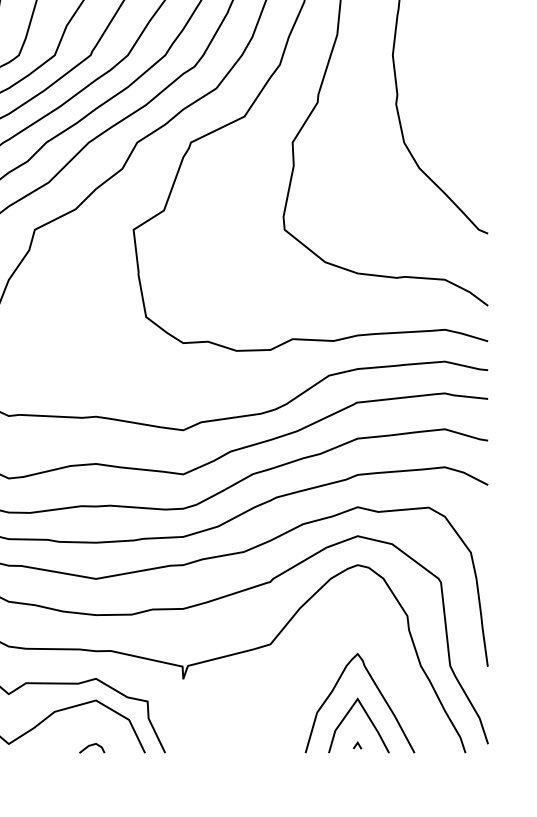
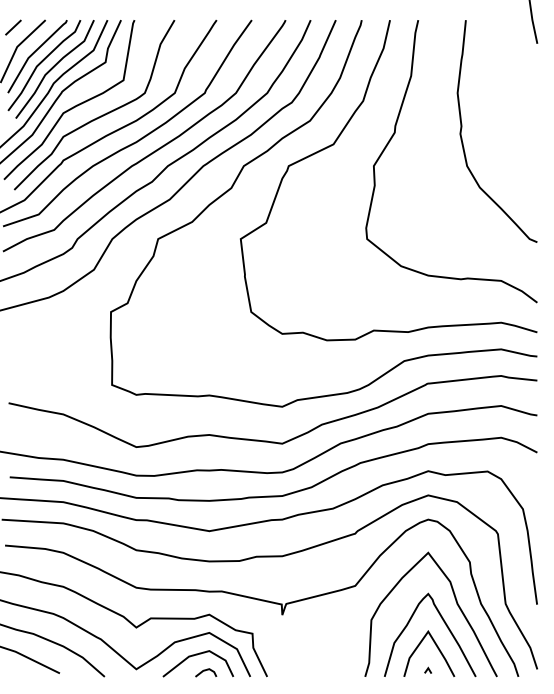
curve: (391, 666) -> (456, 604), added
line: (81, 727) -> (197, 655), added

